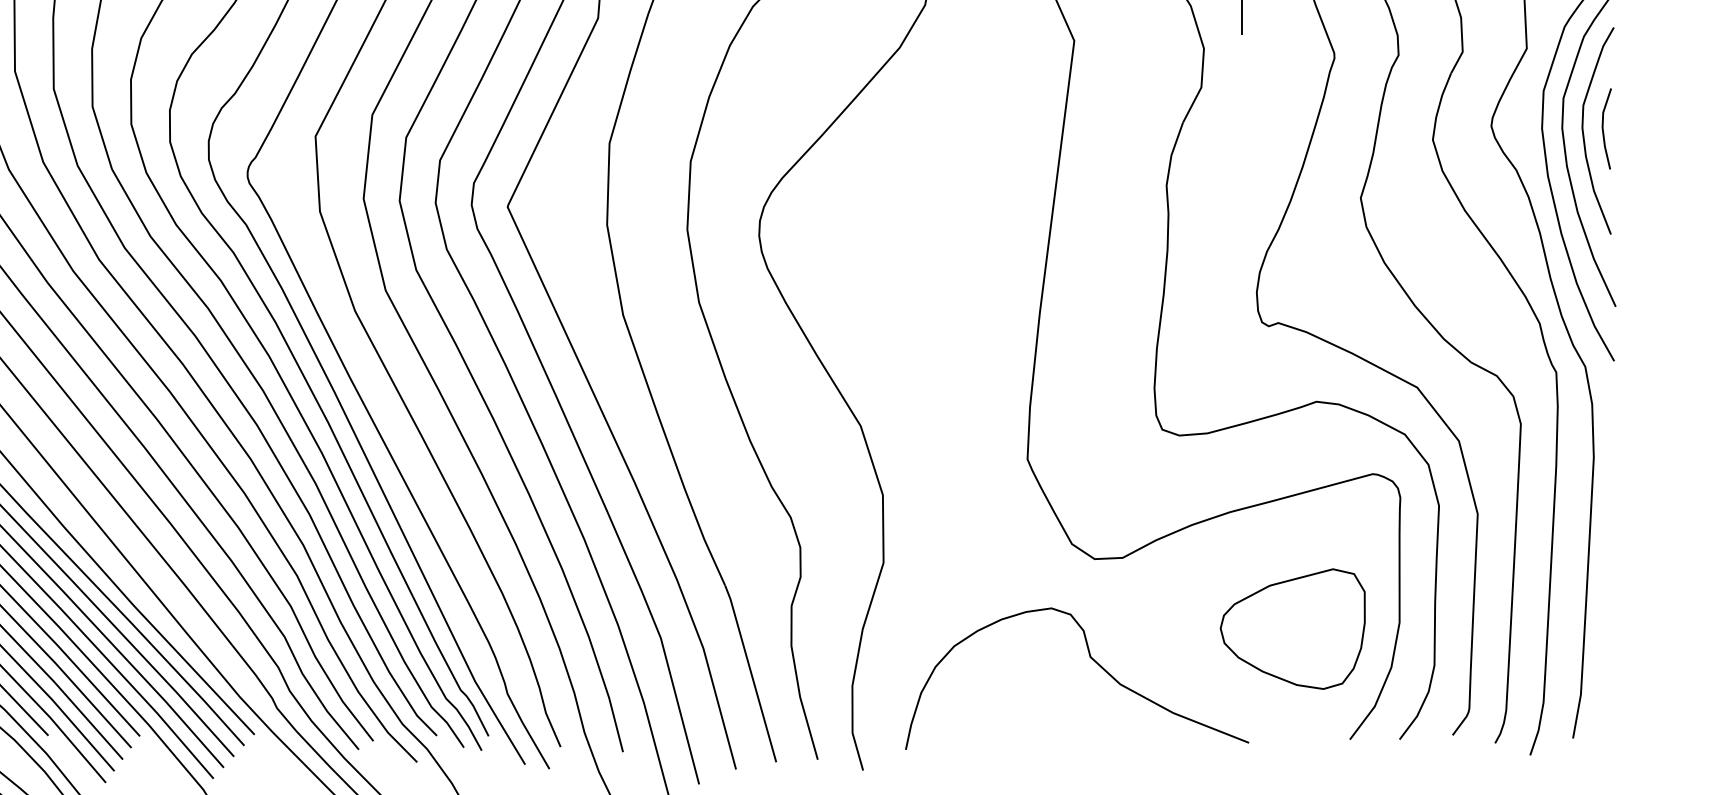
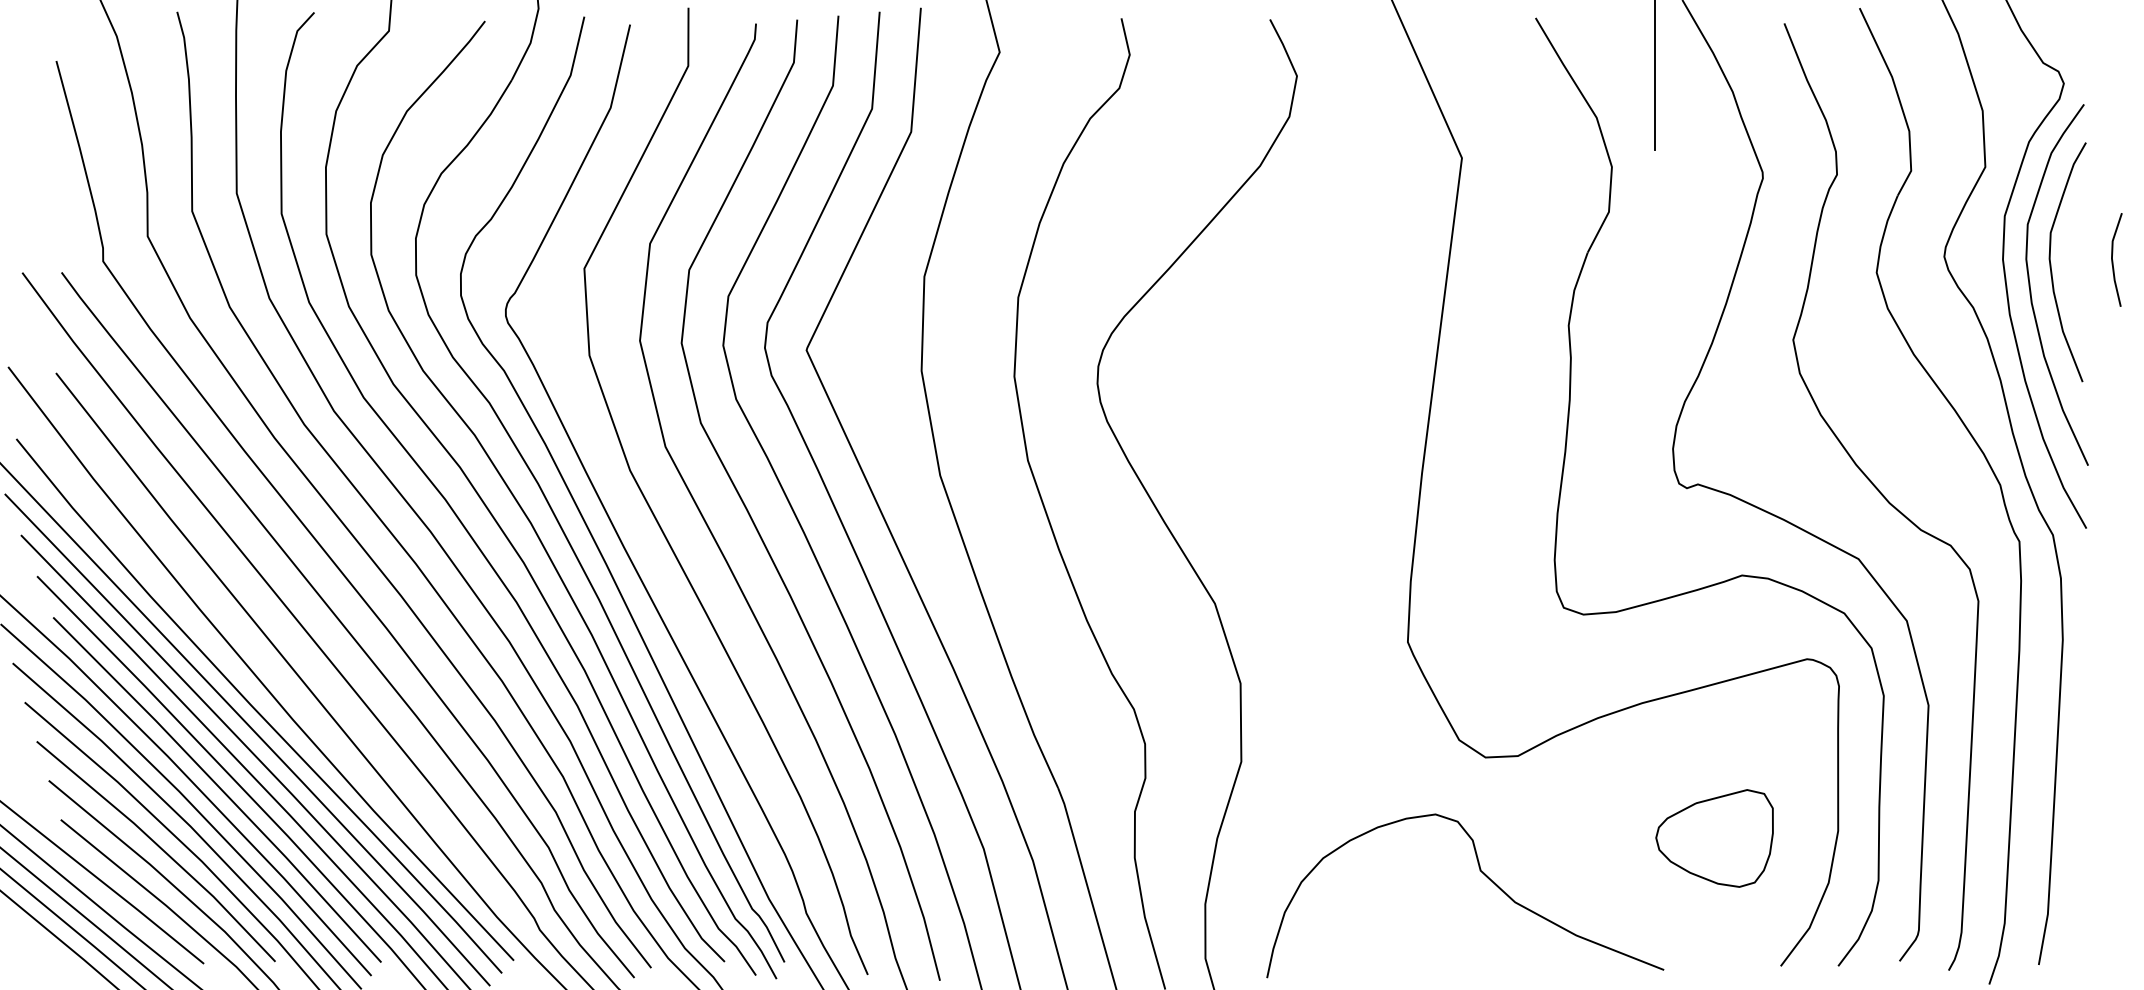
line: (1603, 129) -> (2113, 260), moved
part: (1292, 629) -> (1714, 838), size x0.7

